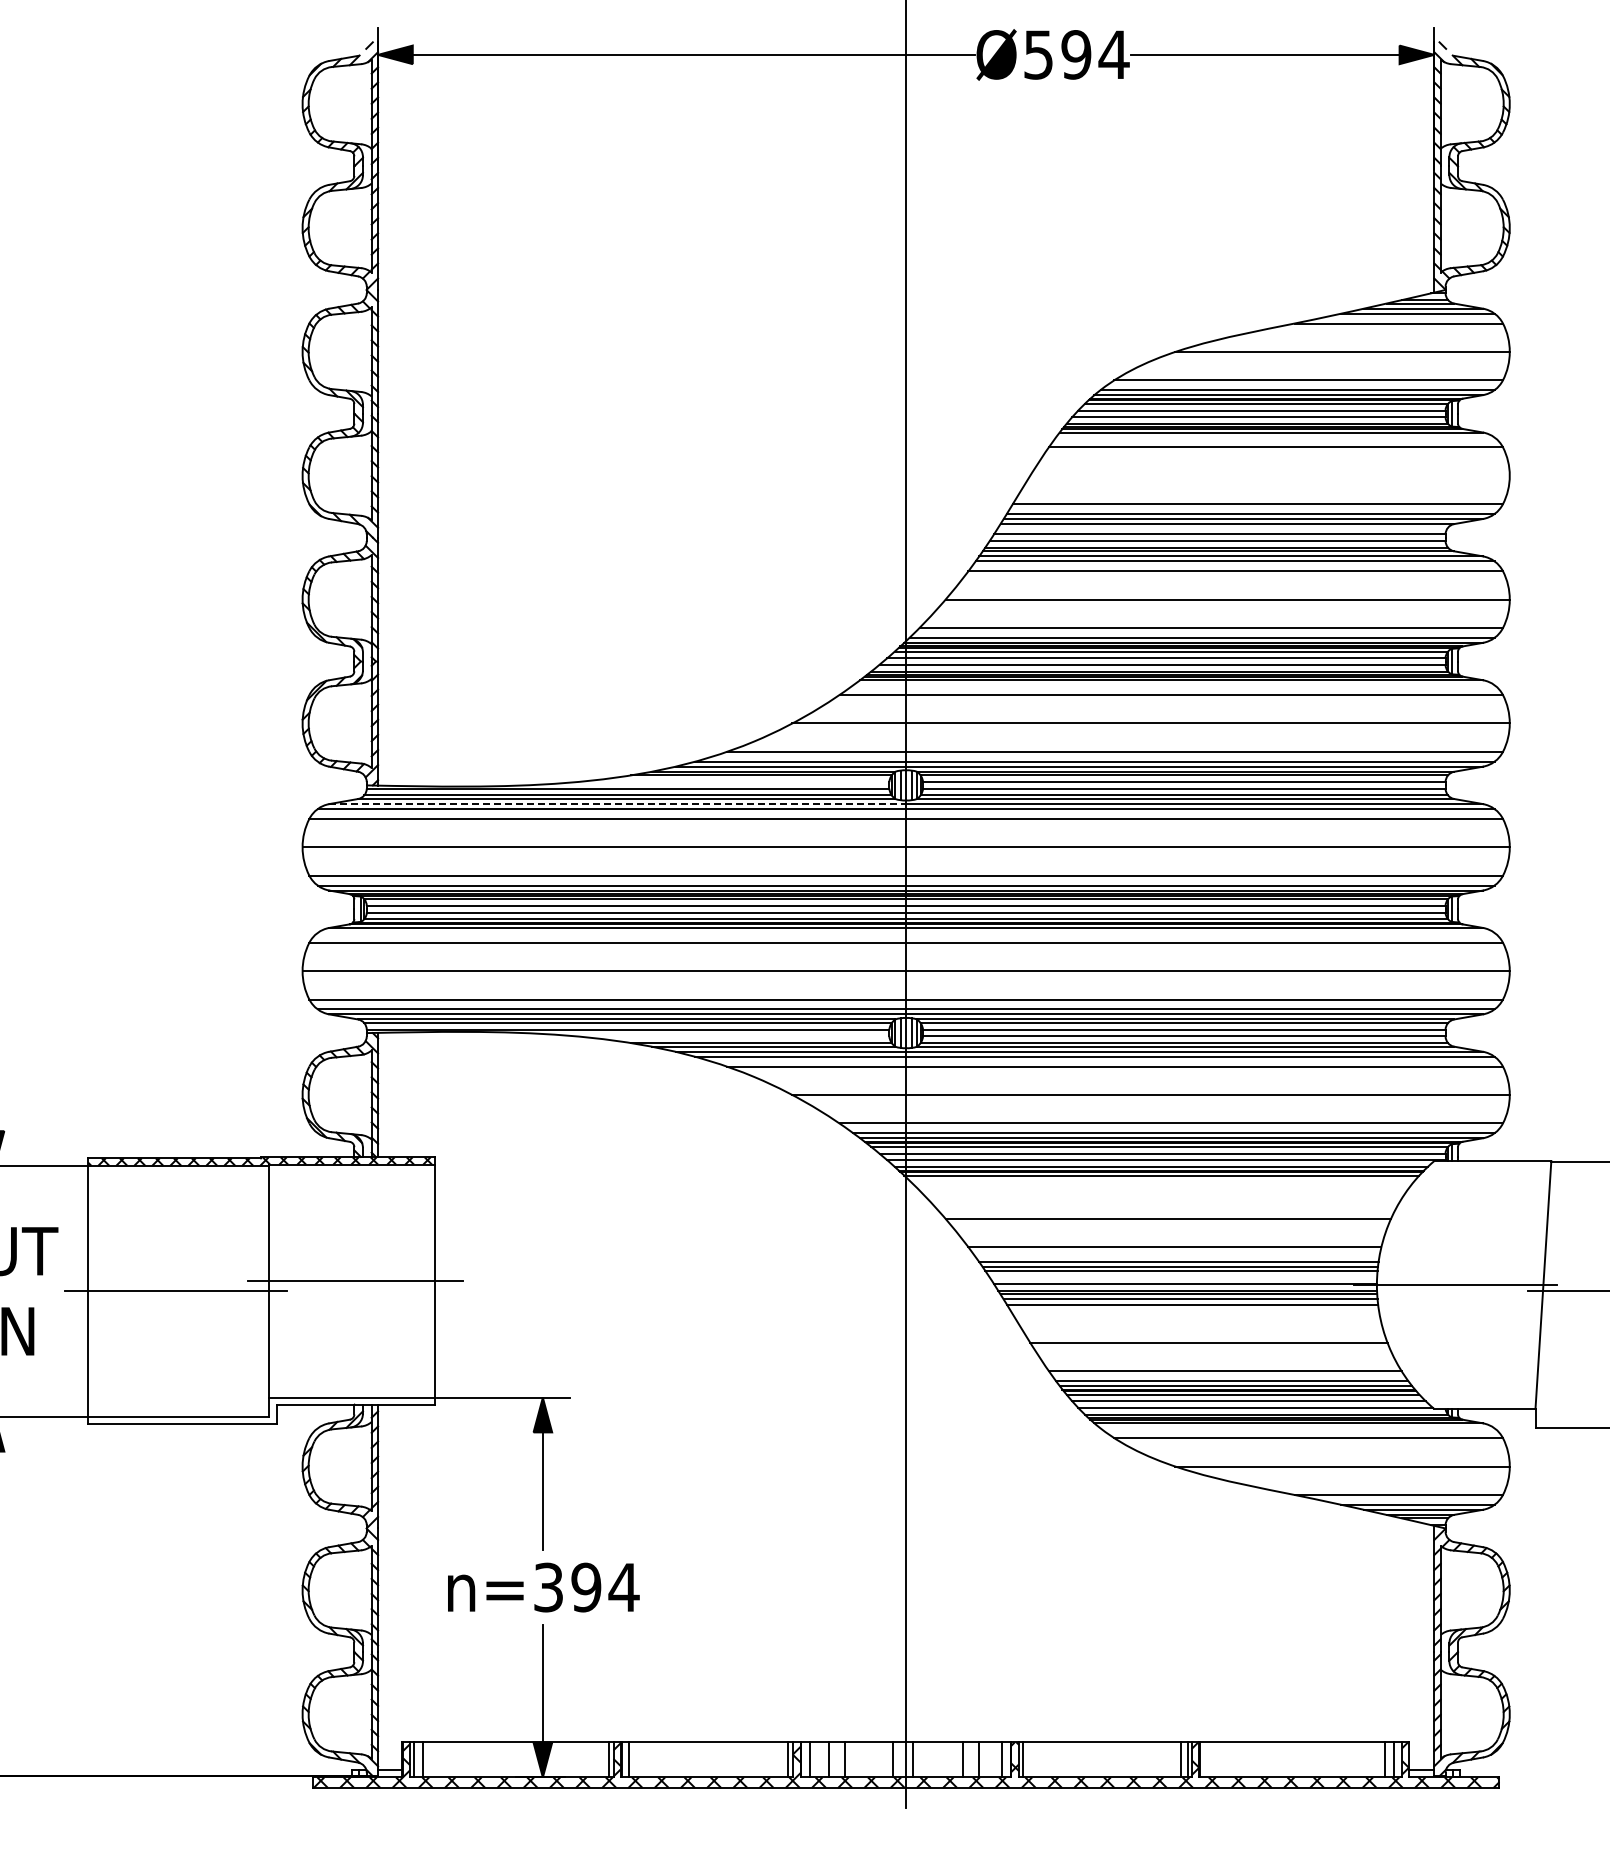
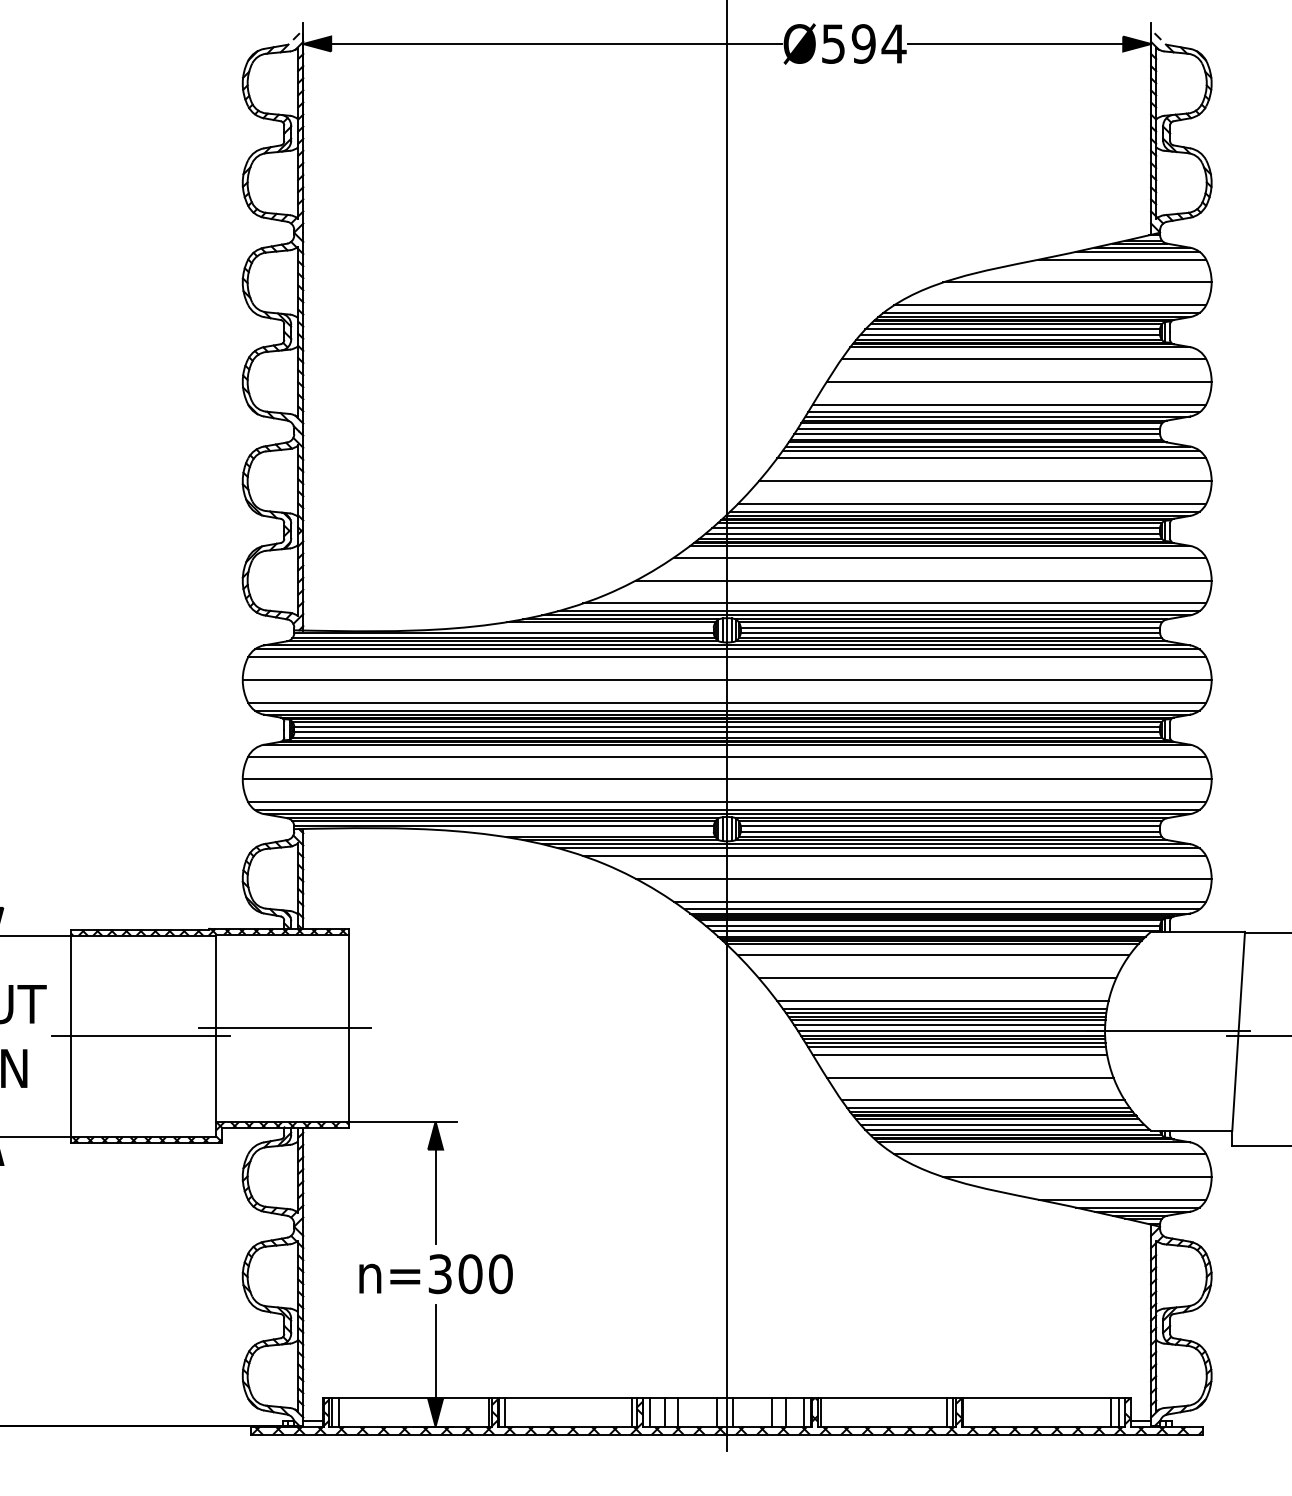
line: (1269, 475) -> (1018, 381), added
line: (1223, 527) -> (981, 423), added
line: (618, 804) -> (496, 645), dashed -> solid
line: (1163, 1190) -> (933, 955), added
line: (1177, 1257) -> (944, 1009), added
line: (1183, 1277) -> (949, 1025), added
line: (1195, 1314) -> (959, 1054), added
hatch: (262, 1410) -> (210, 1132), added
text: (605, 1587) -> (485, 1274), n=394 -> n=300

